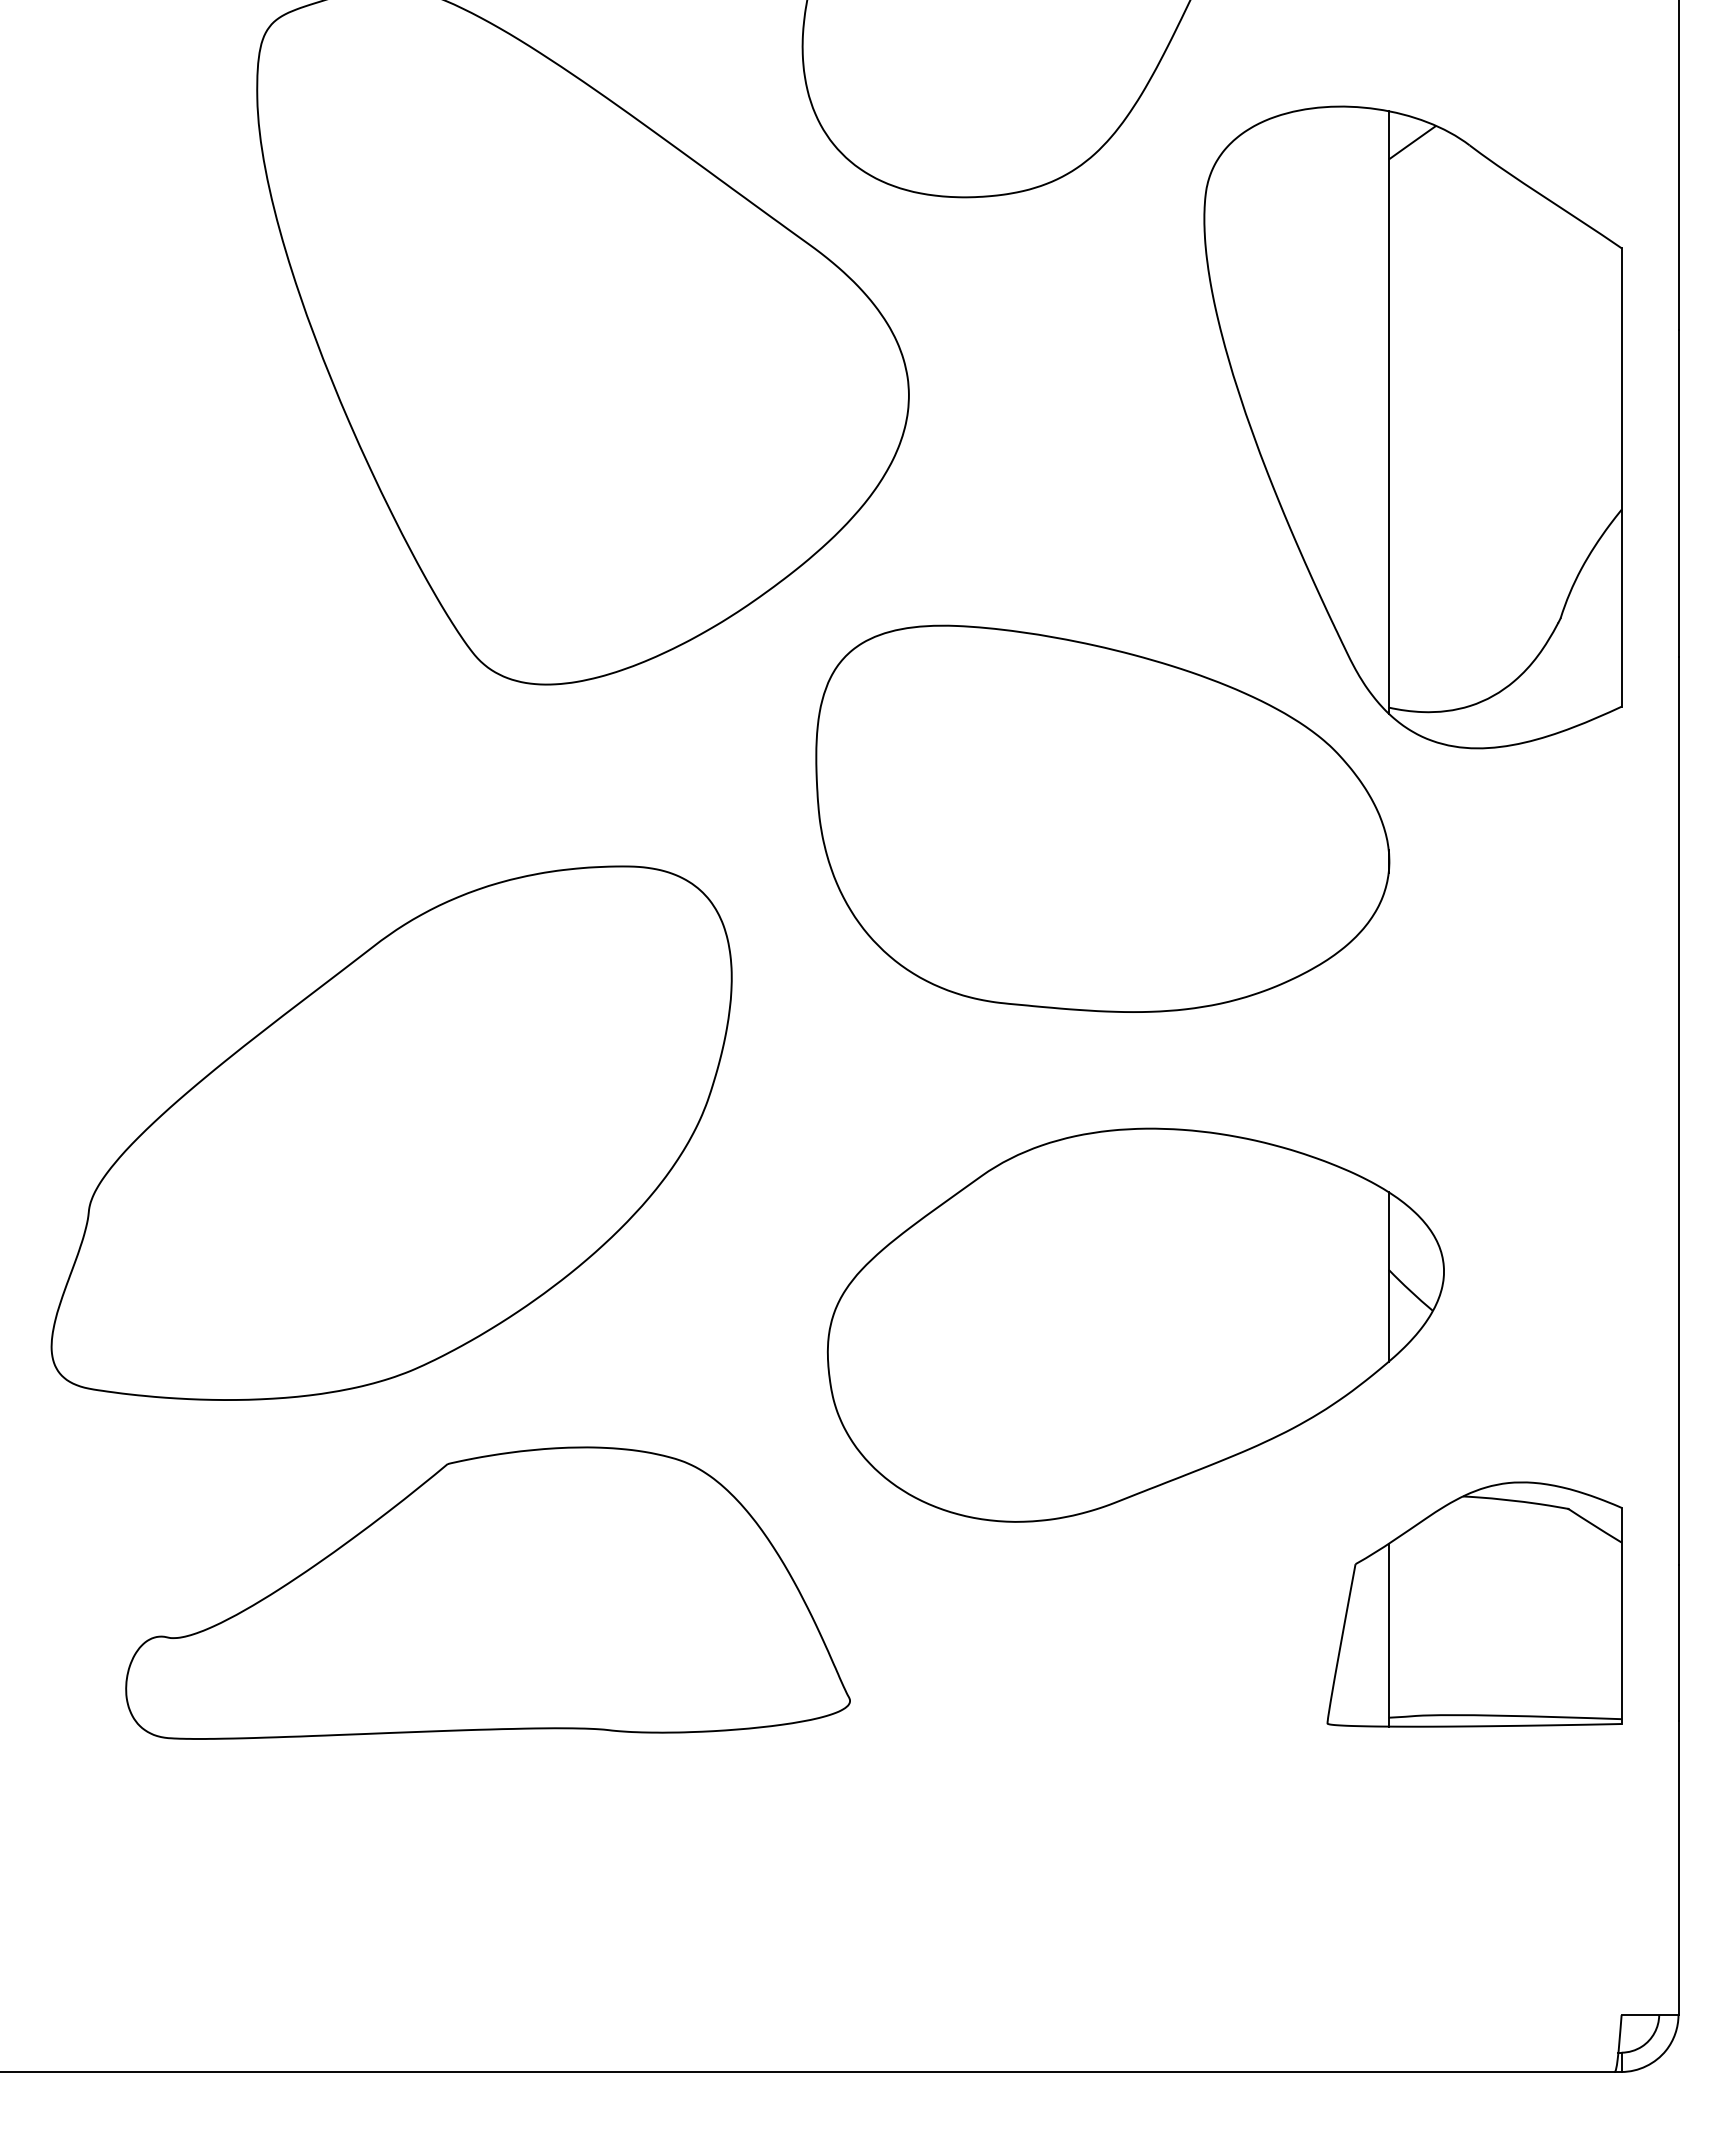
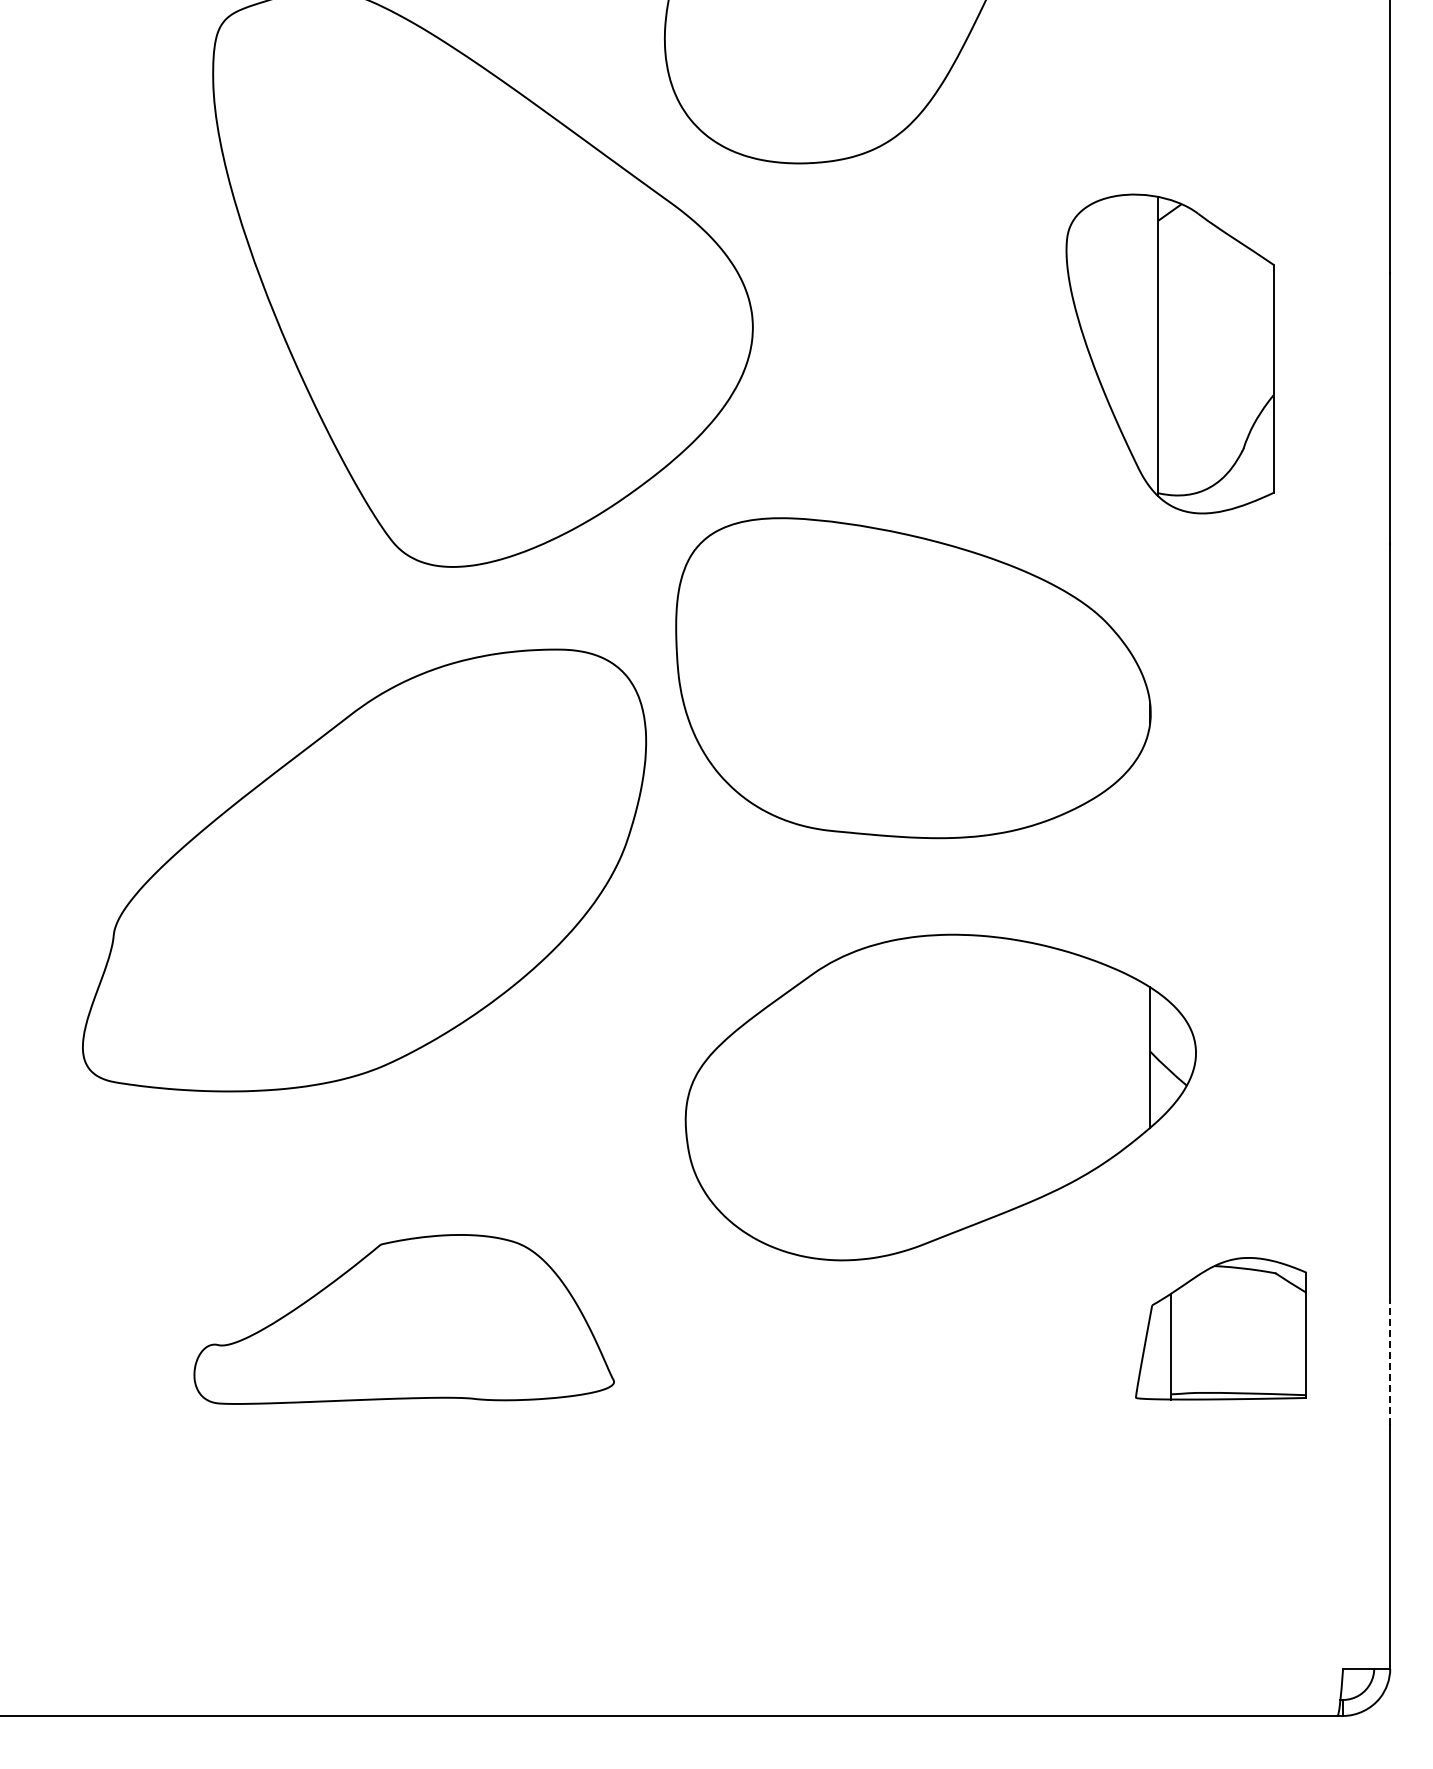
part: (1411, 426) -> (1169, 353), size x0.6
part: (391, 1133) -> (364, 870), moved
part: (487, 1593) -> (403, 1319), size x0.7
part: (1473, 1604) -> (1220, 1328), size x0.7
line: (1678, 1642) -> (1390, 1360), solid -> dashed

